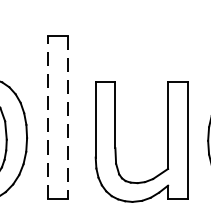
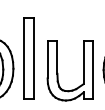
line: (47, 117) -> (23, 58), dashed -> solid
line: (67, 117) -> (33, 58), dashed -> solid

